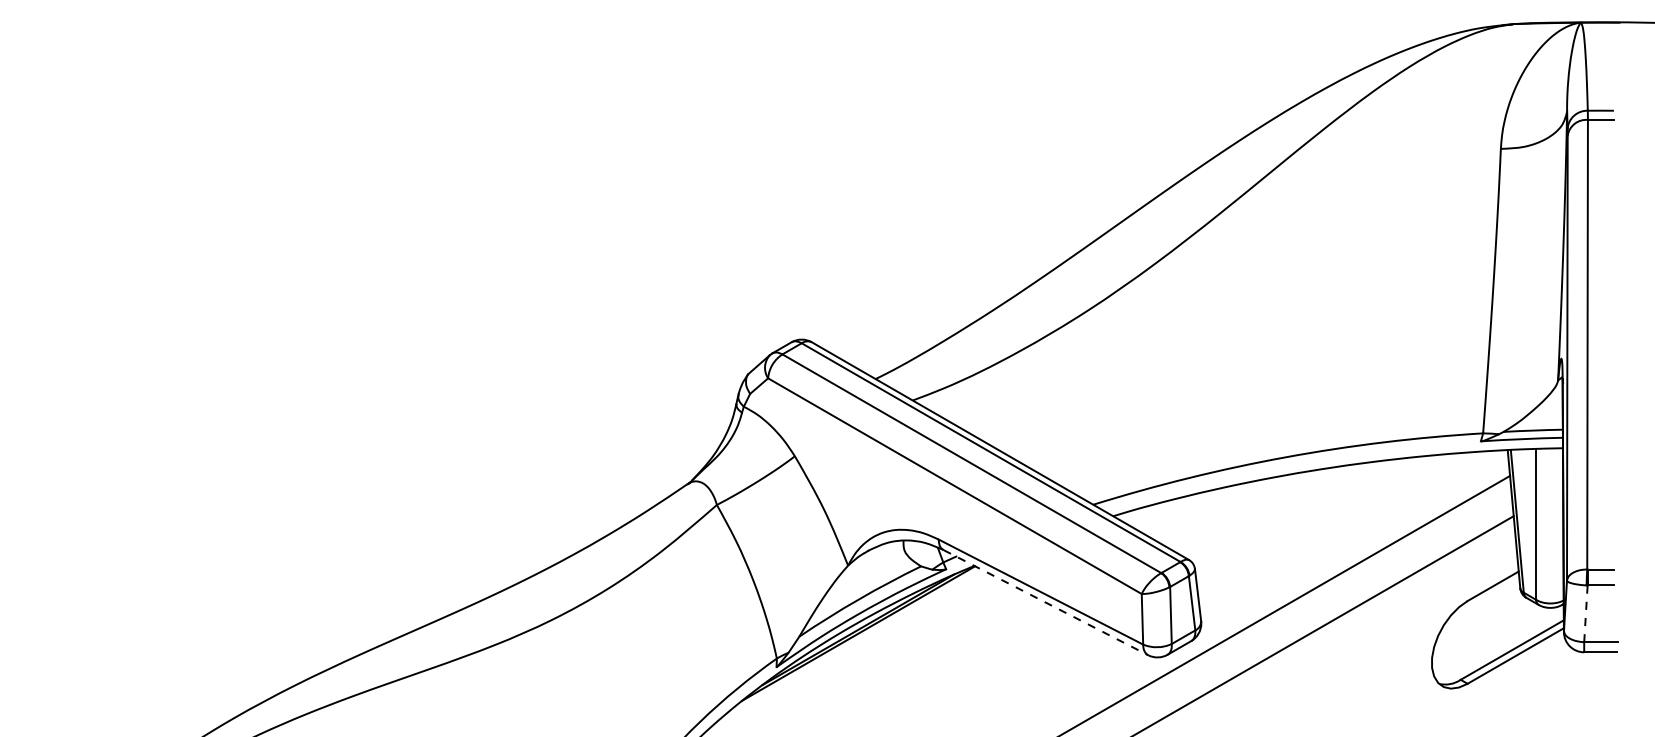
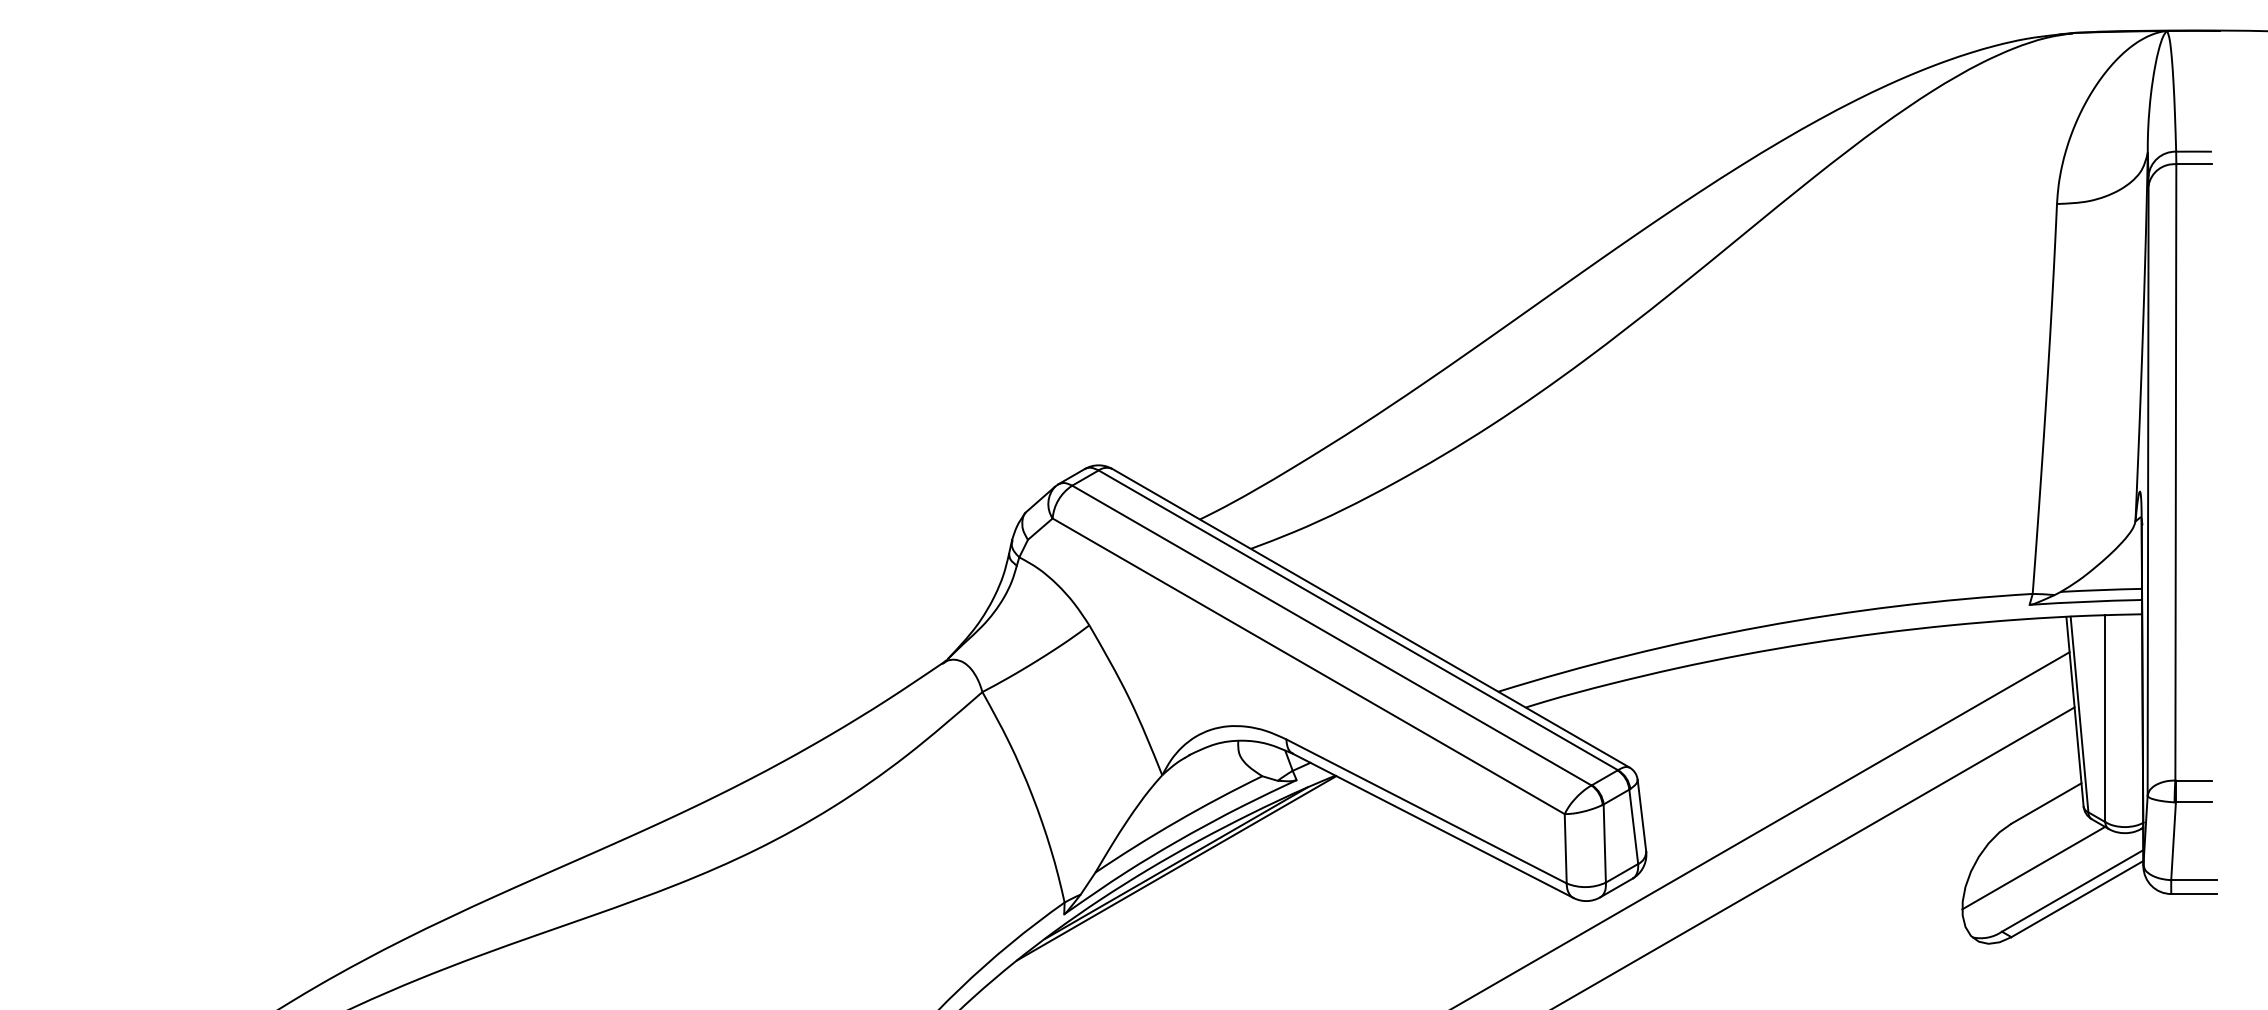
line: (1045, 602) -> (1432, 825), dashed -> solid
line: (1585, 613) -> (2172, 840), dashed -> solid
line: (1483, 633) -> (2033, 868), added

